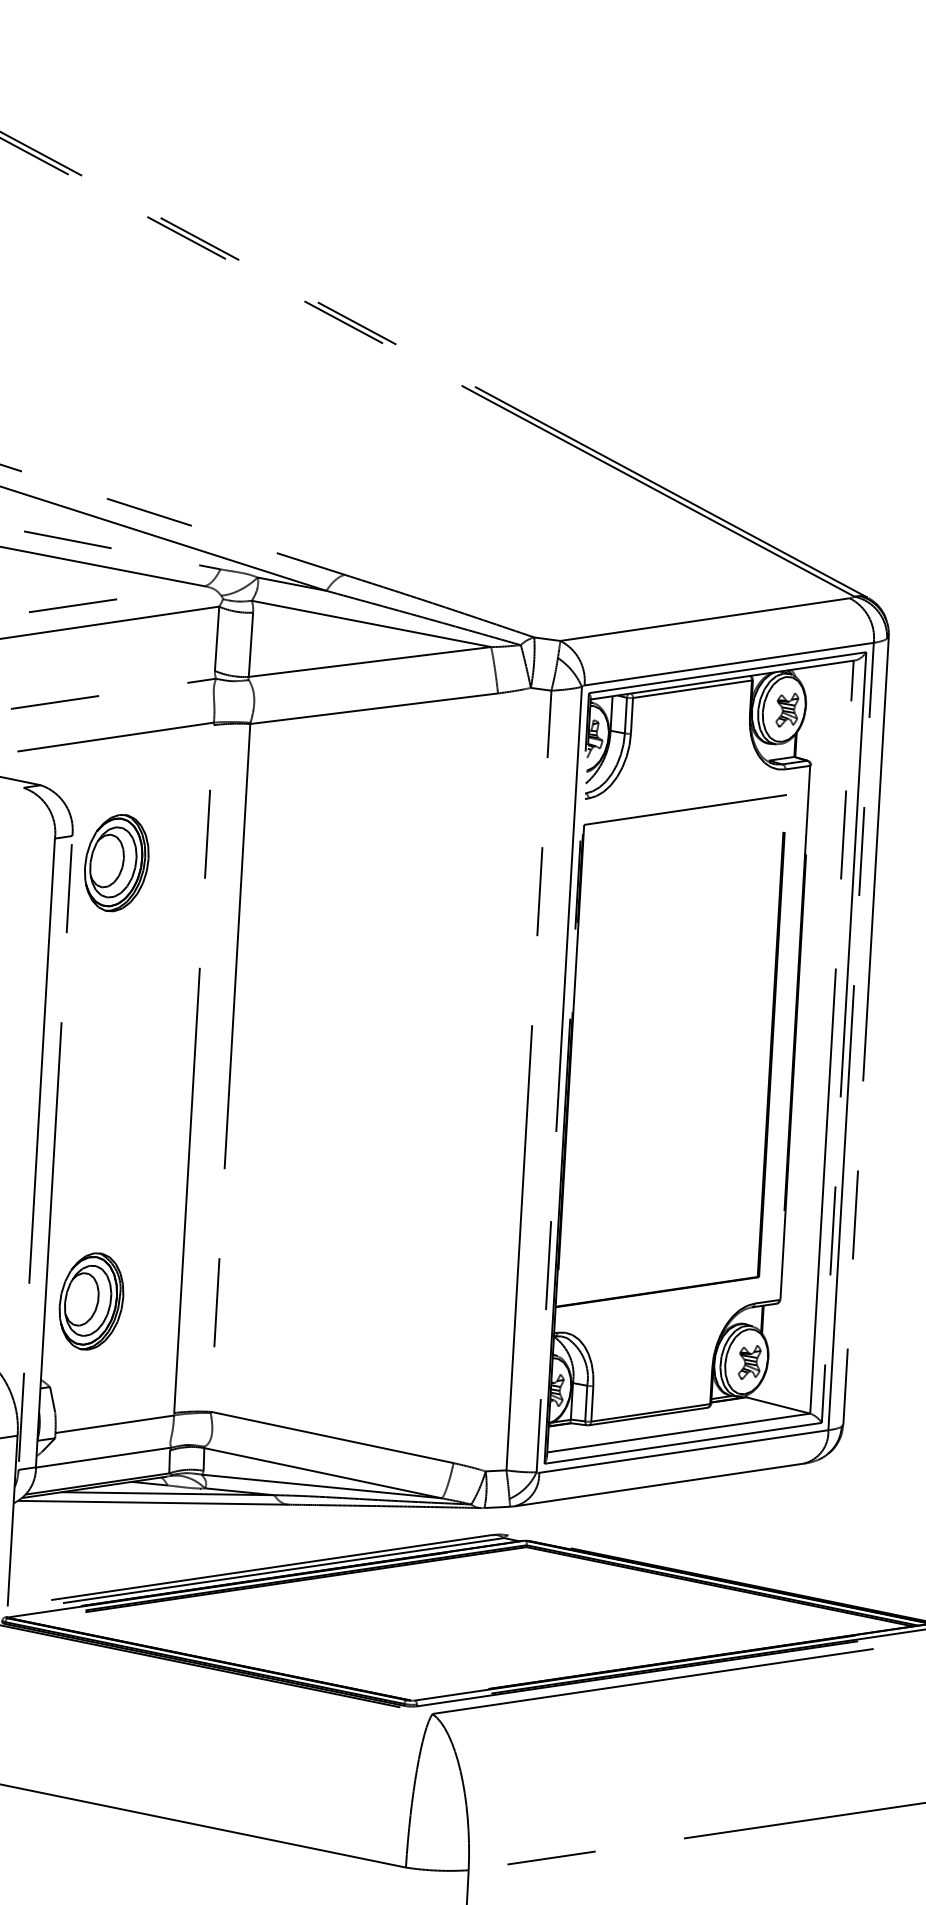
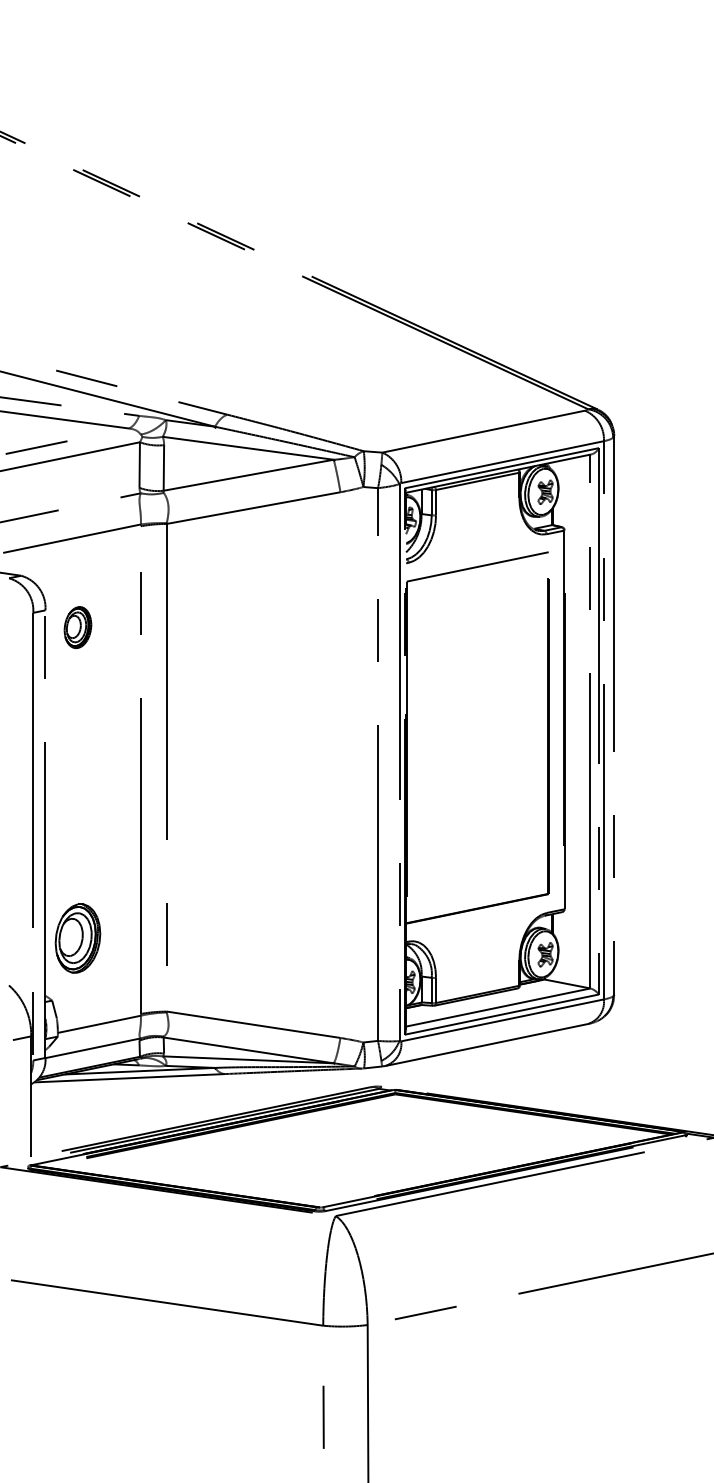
part: (116, 862) -> (77, 627), size x0.6

